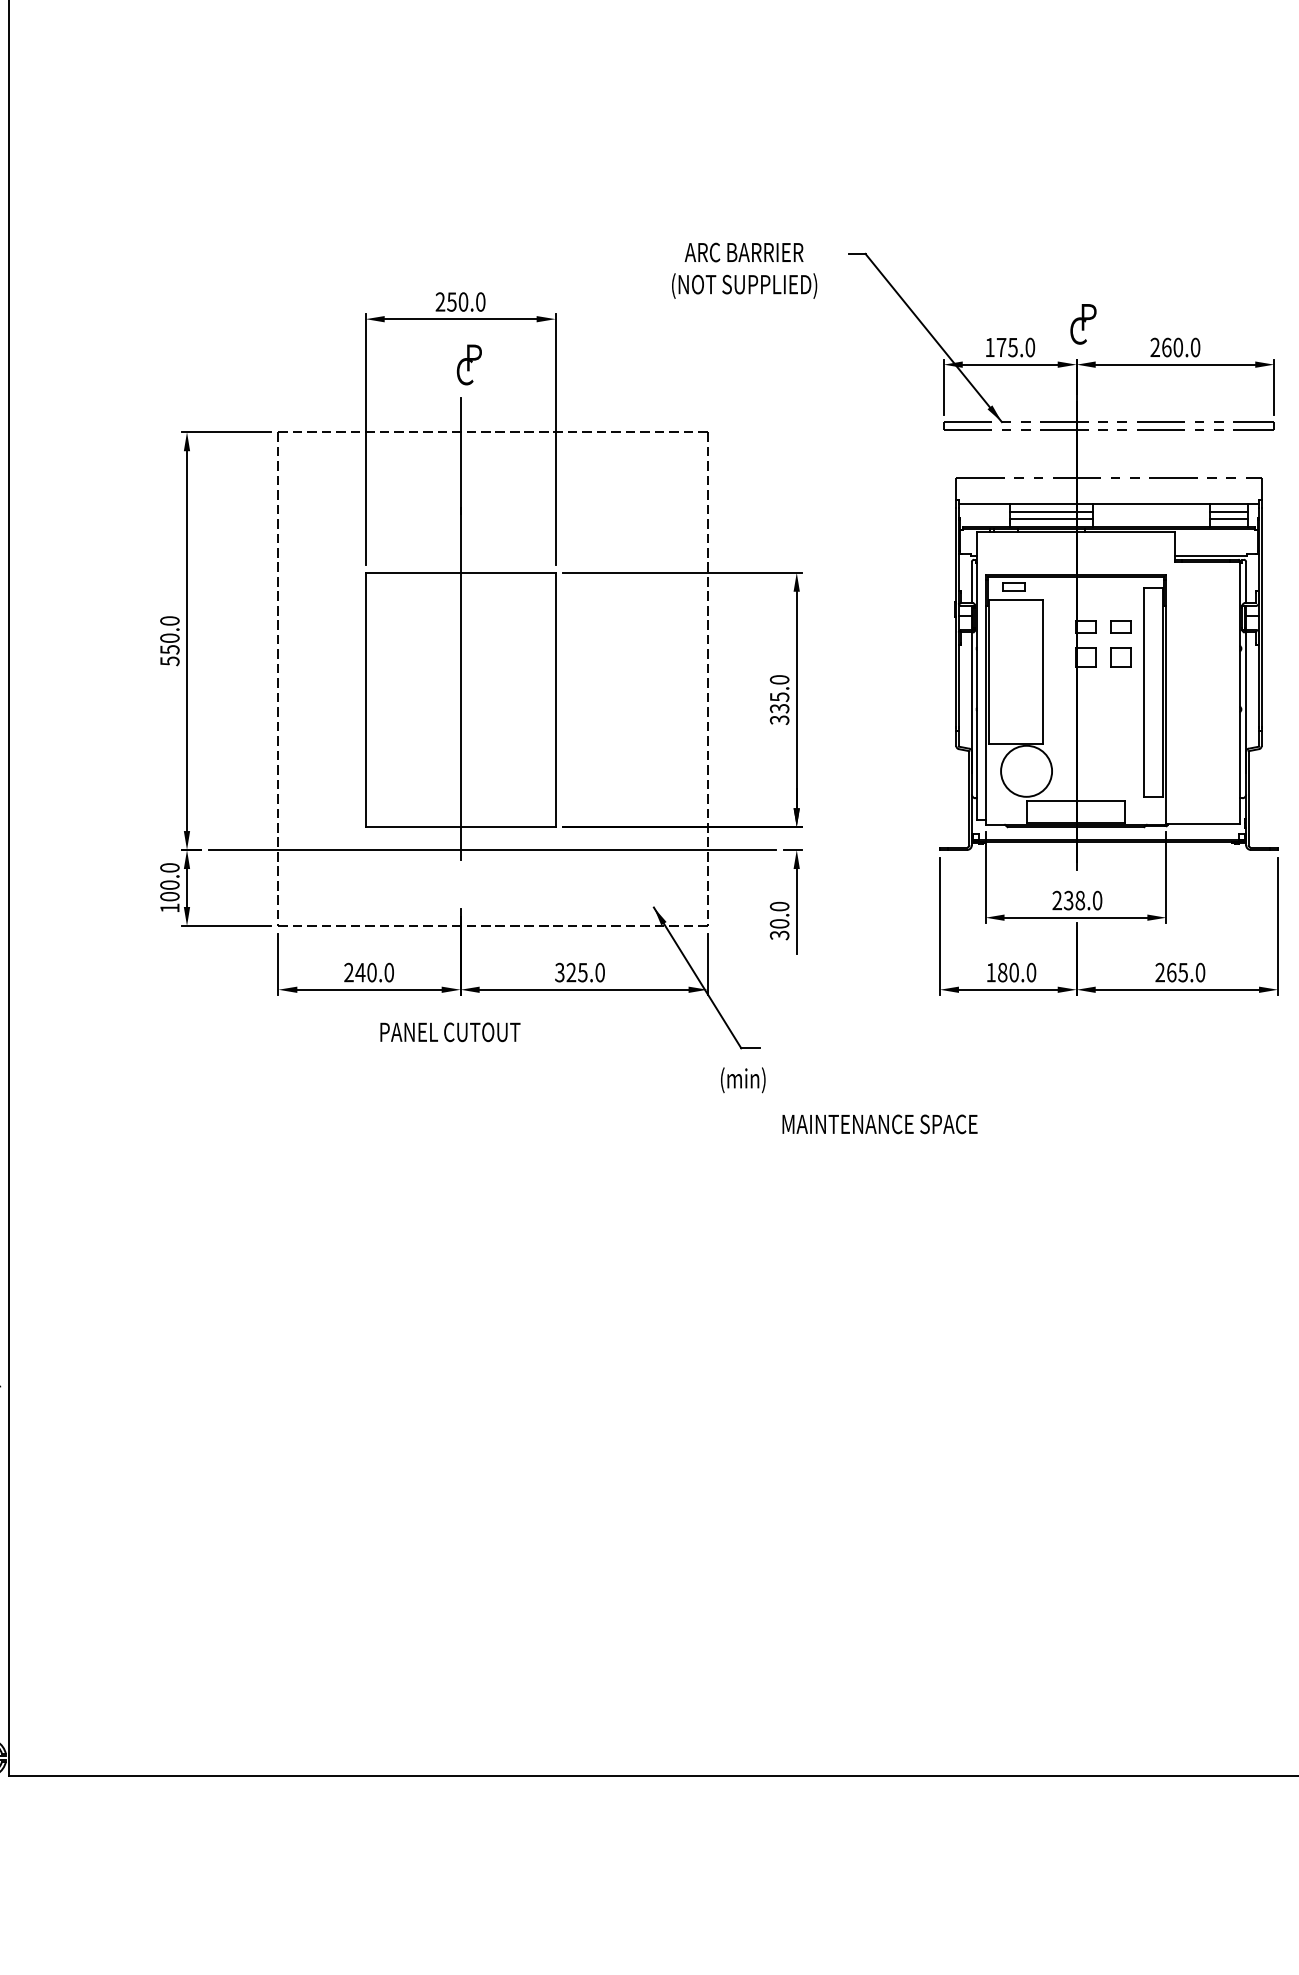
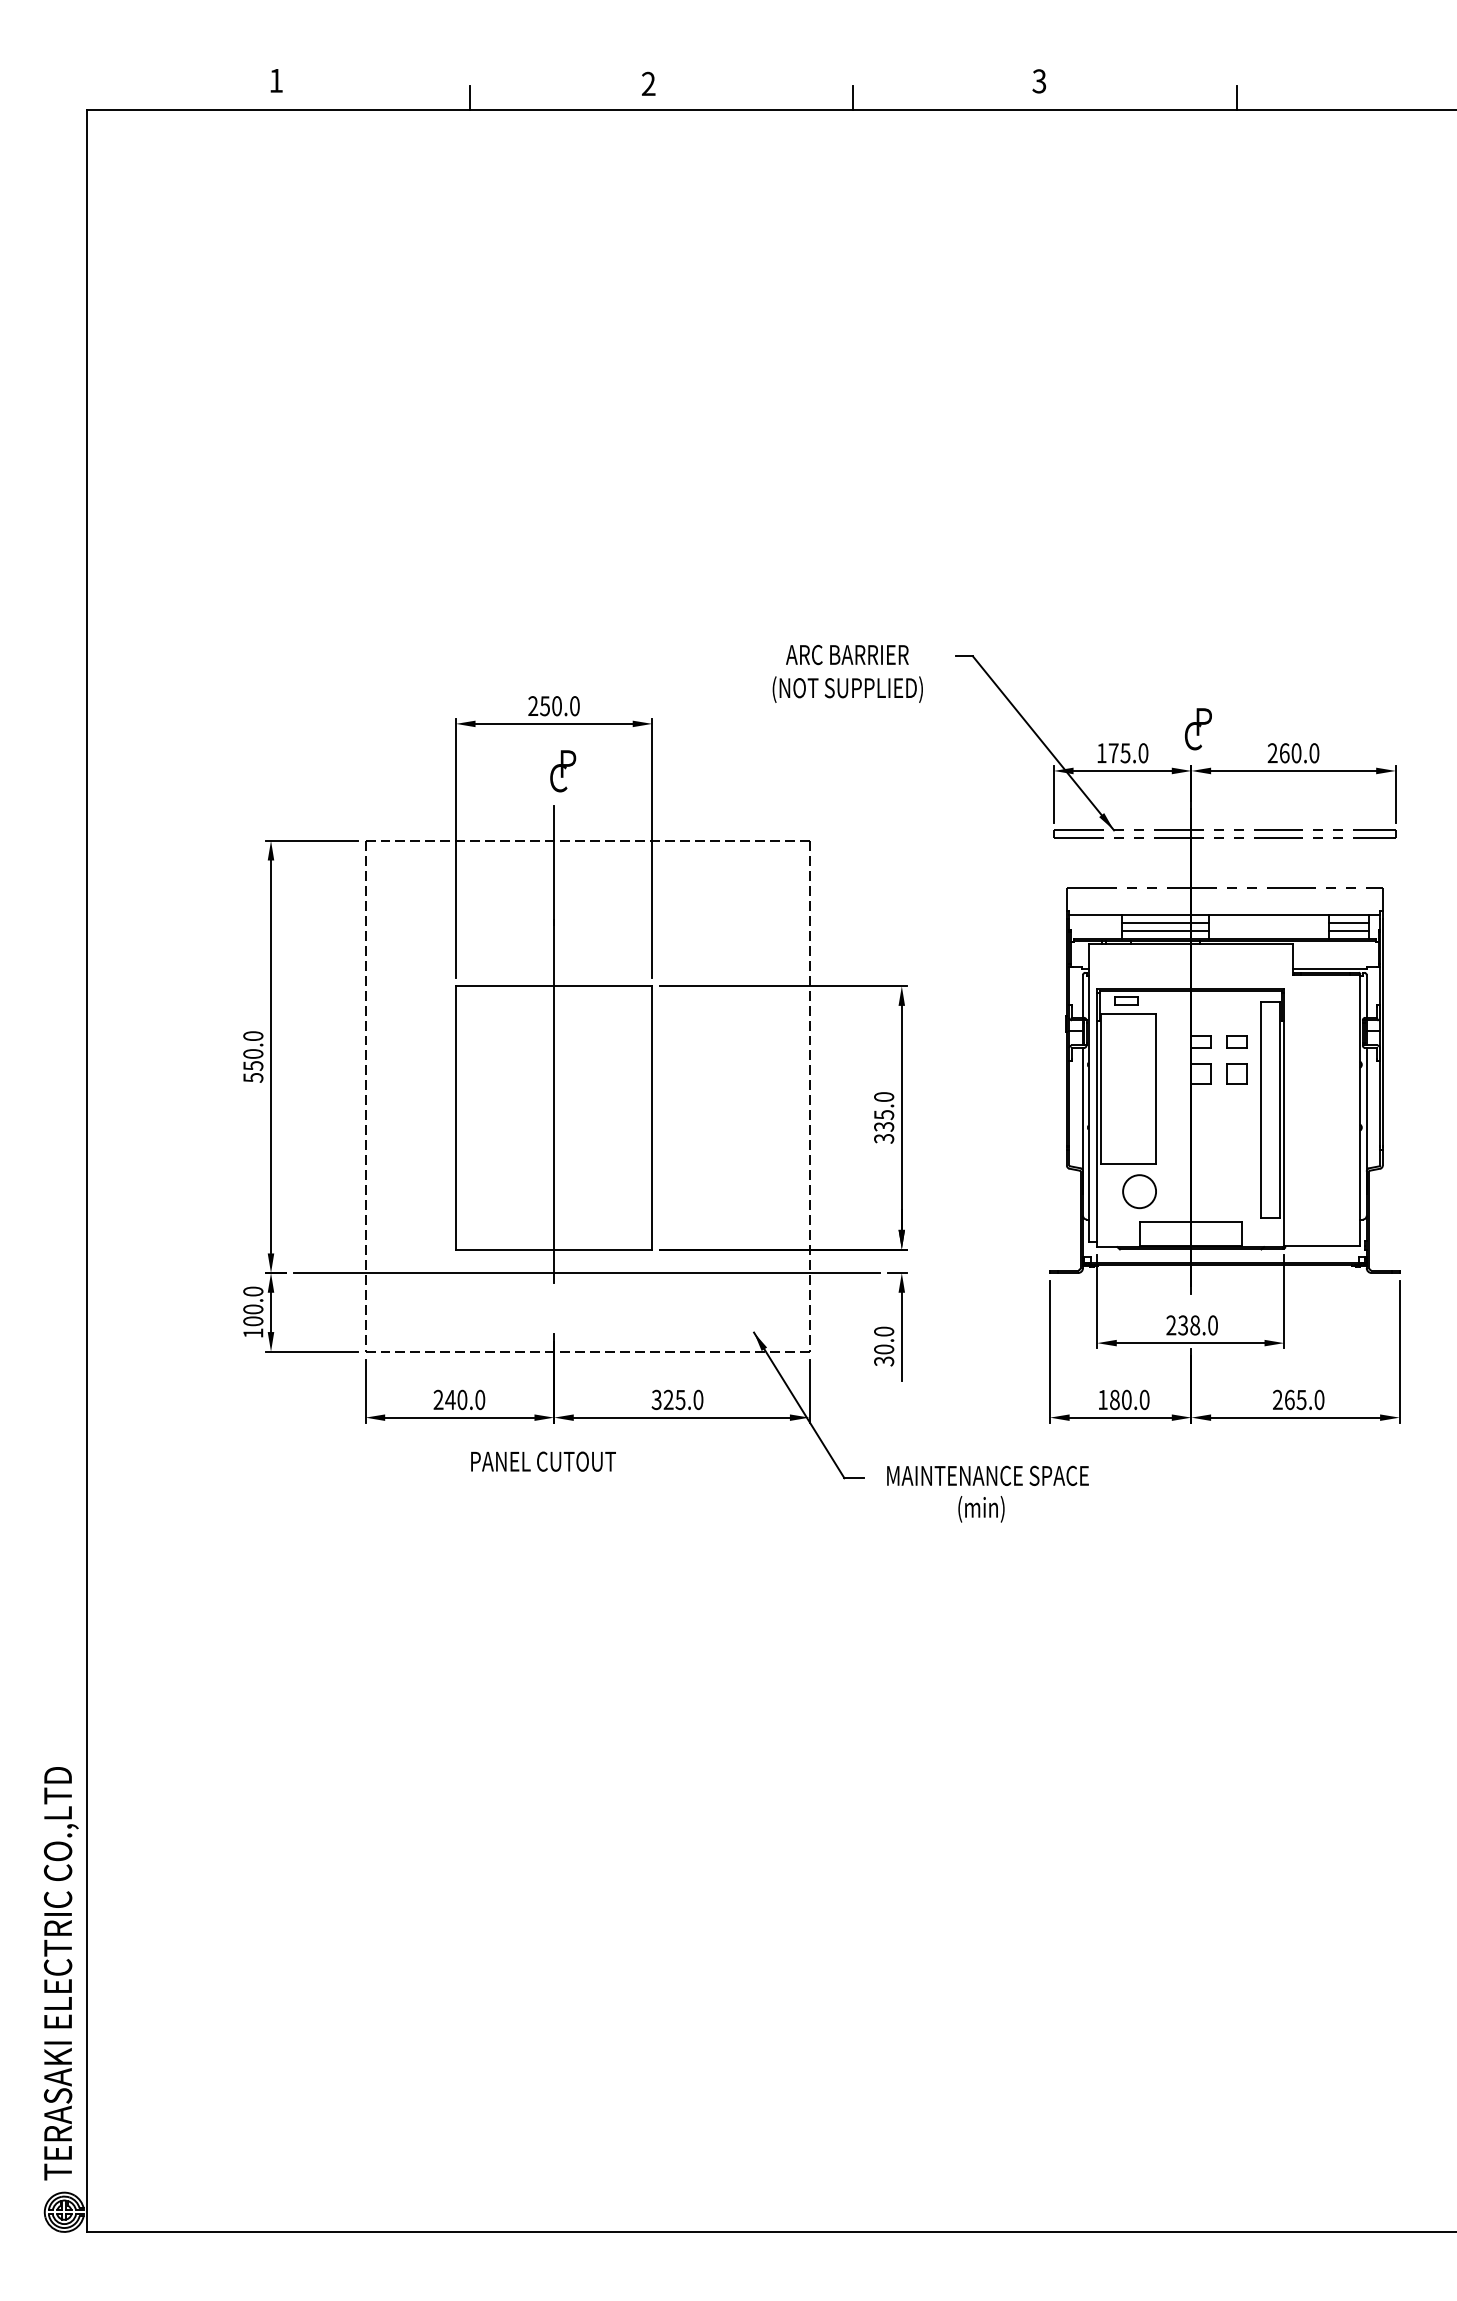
circle: (1026, 771) -> (1139, 1191), size x0.62
text: (743, 1080) -> (981, 1509), moved
text: (879, 1123) -> (987, 1475), moved

